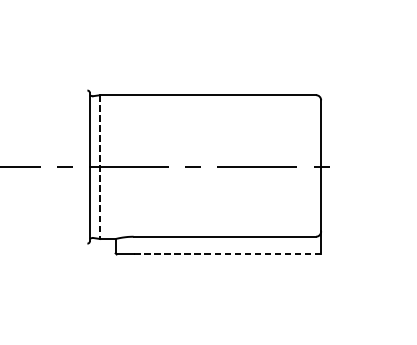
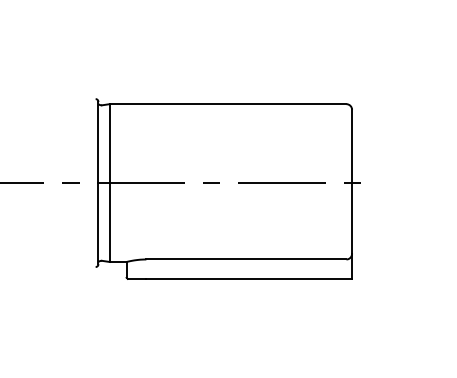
line: (100, 167) -> (109, 183), dashed -> solid
line: (227, 254) -> (249, 278), dashed -> solid

